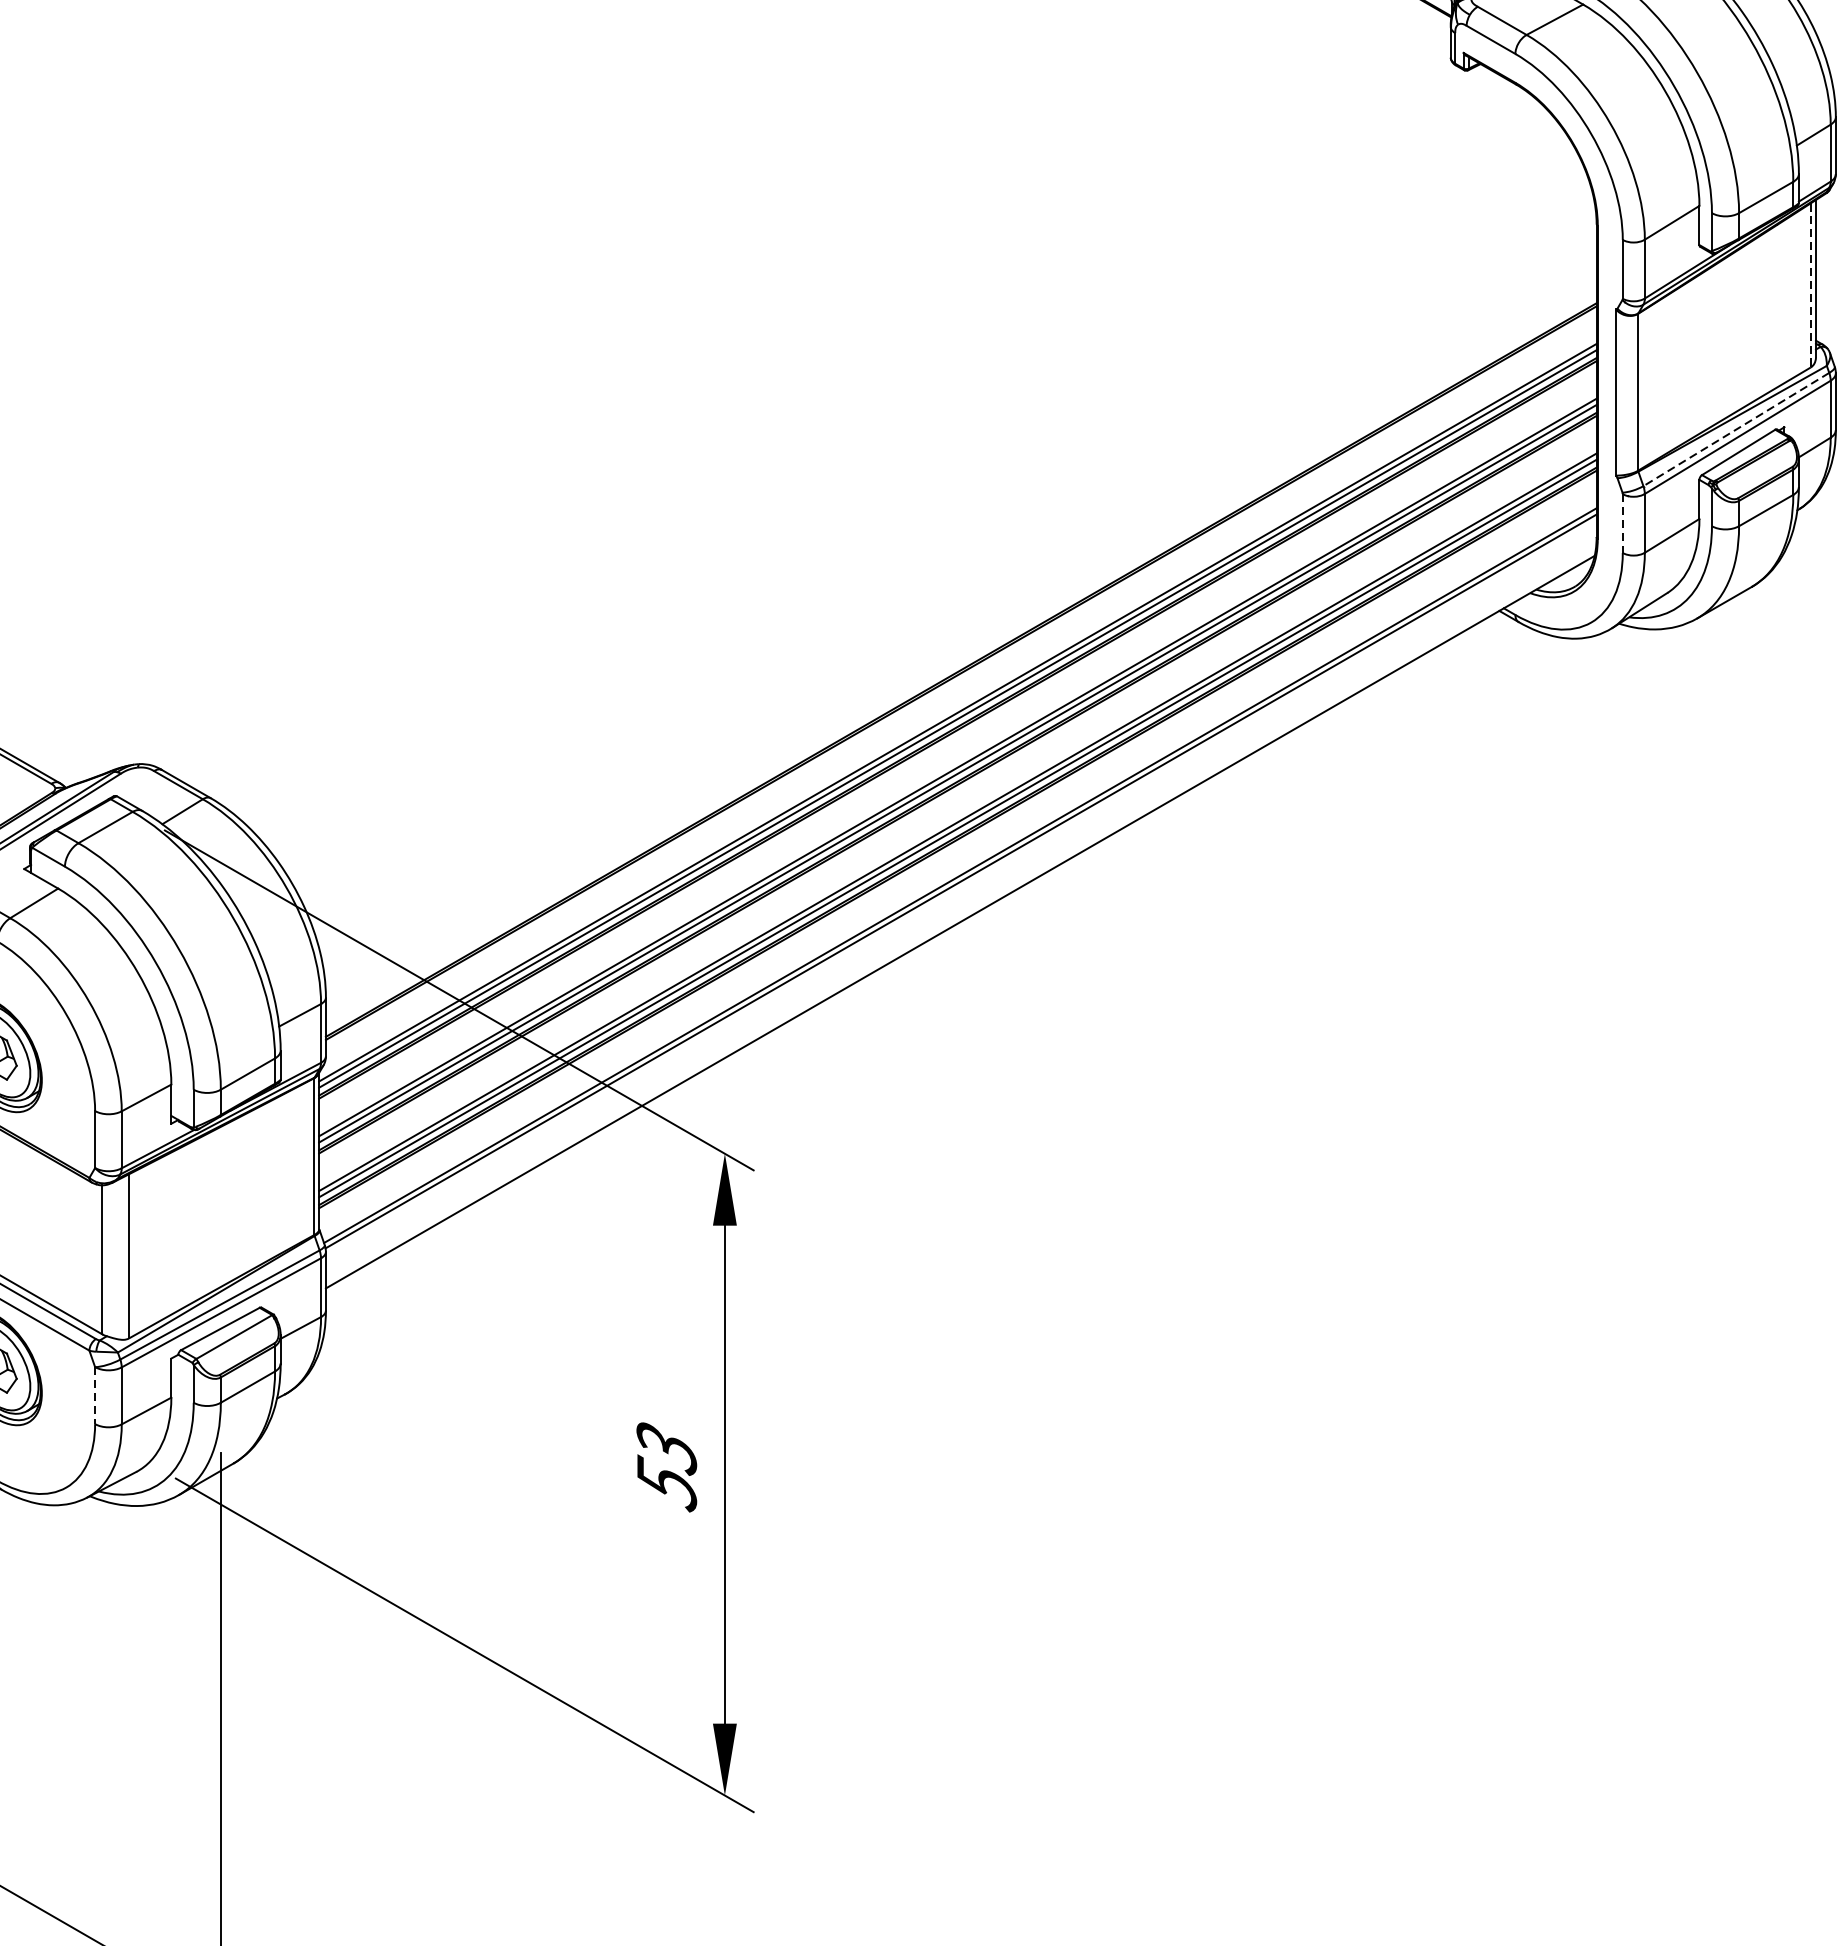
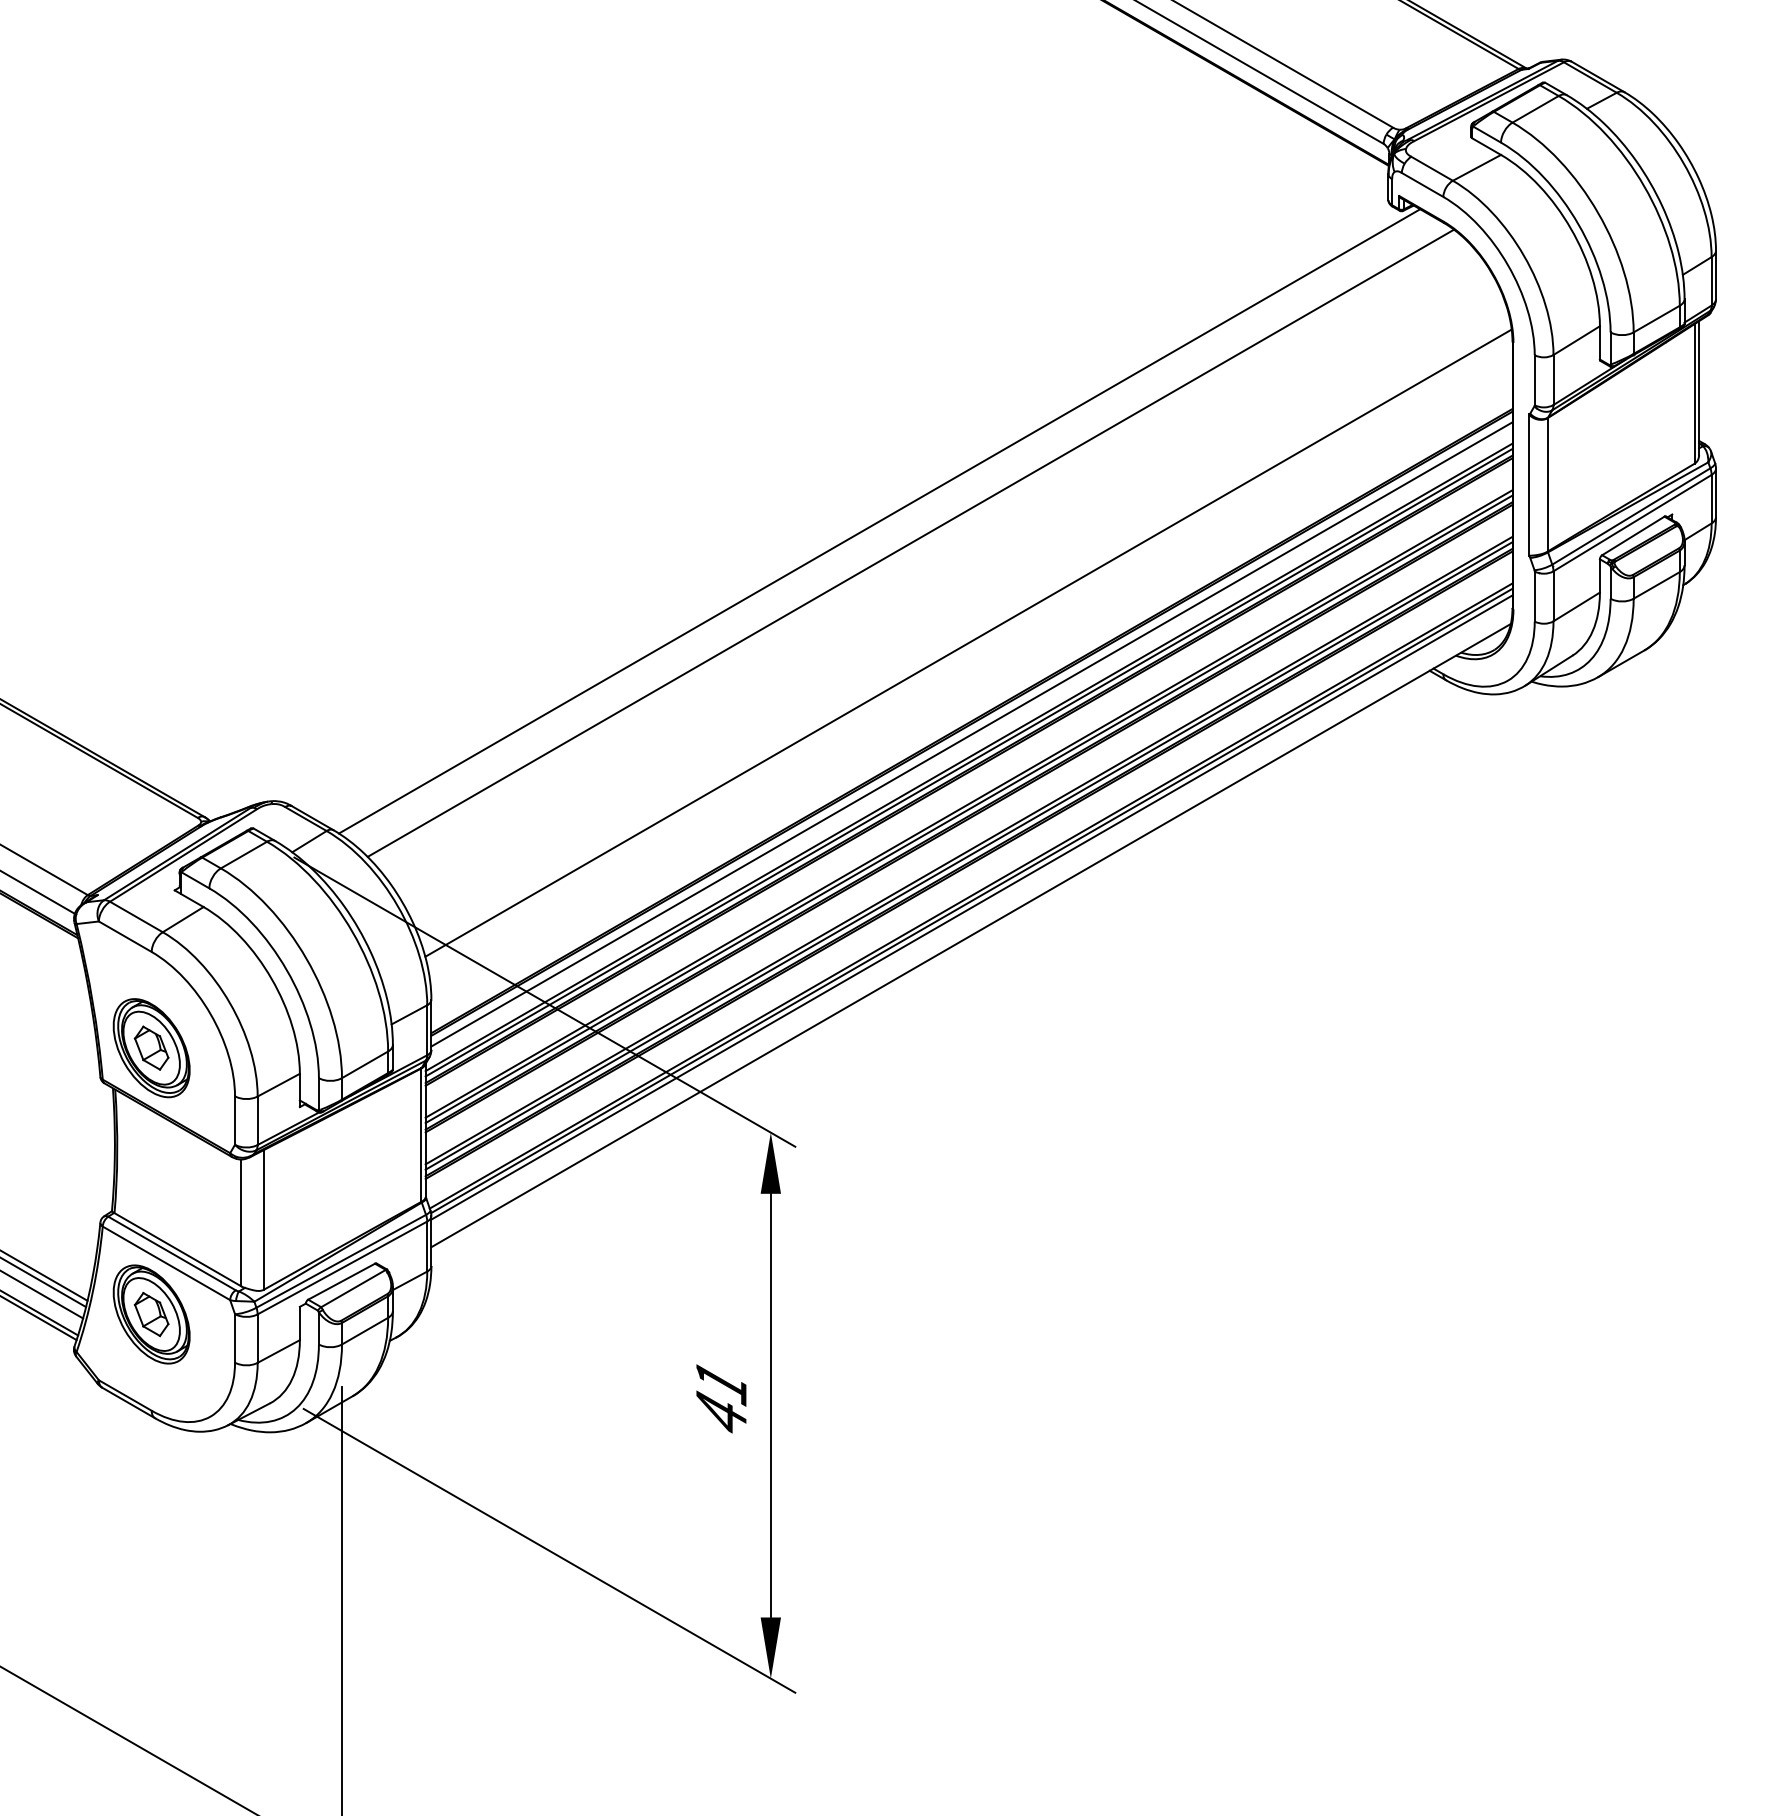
line: (1810, 284) -> (1694, 393), dashed -> solid
line: (1736, 429) -> (1631, 516), dashed -> solid
line: (852, 435) -> (879, 521), added
line: (889, 460) -> (910, 542), added
line: (1622, 524) -> (1534, 597), dashed -> solid
line: (957, 577) -> (968, 642), added
line: (960, 685) -> (971, 734), added
line: (960, 889) -> (971, 907), added
line: (95, 1395) -> (235, 1338), dashed -> solid
text: (666, 1467) -> (721, 1399), 53 -> 41

